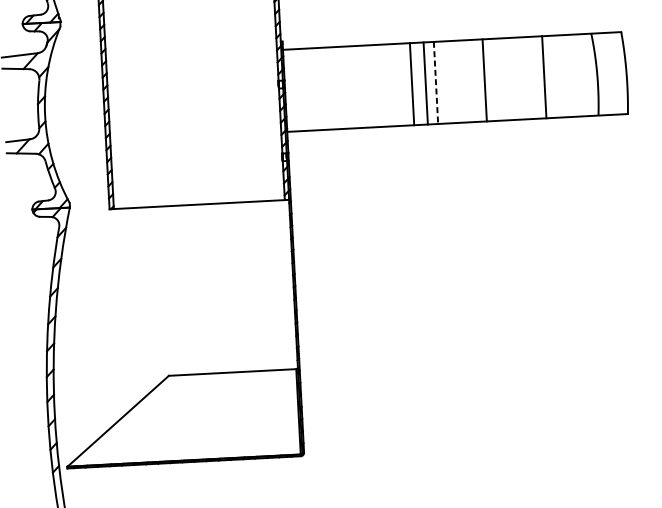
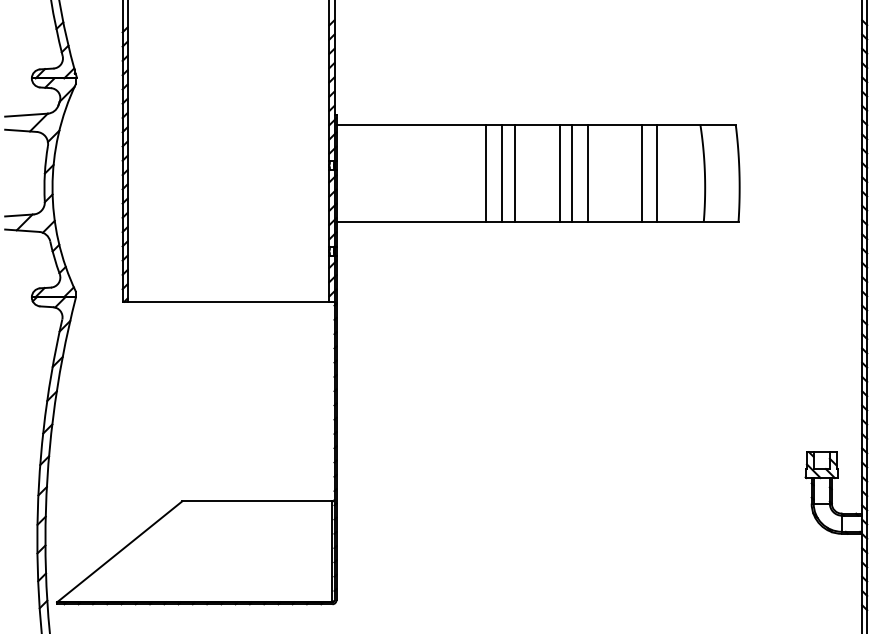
line: (556, 76) -> (656, 172), added
line: (498, 79) -> (588, 172), added
line: (474, 80) -> (559, 172), added
line: (435, 83) -> (514, 173), dashed -> solid

